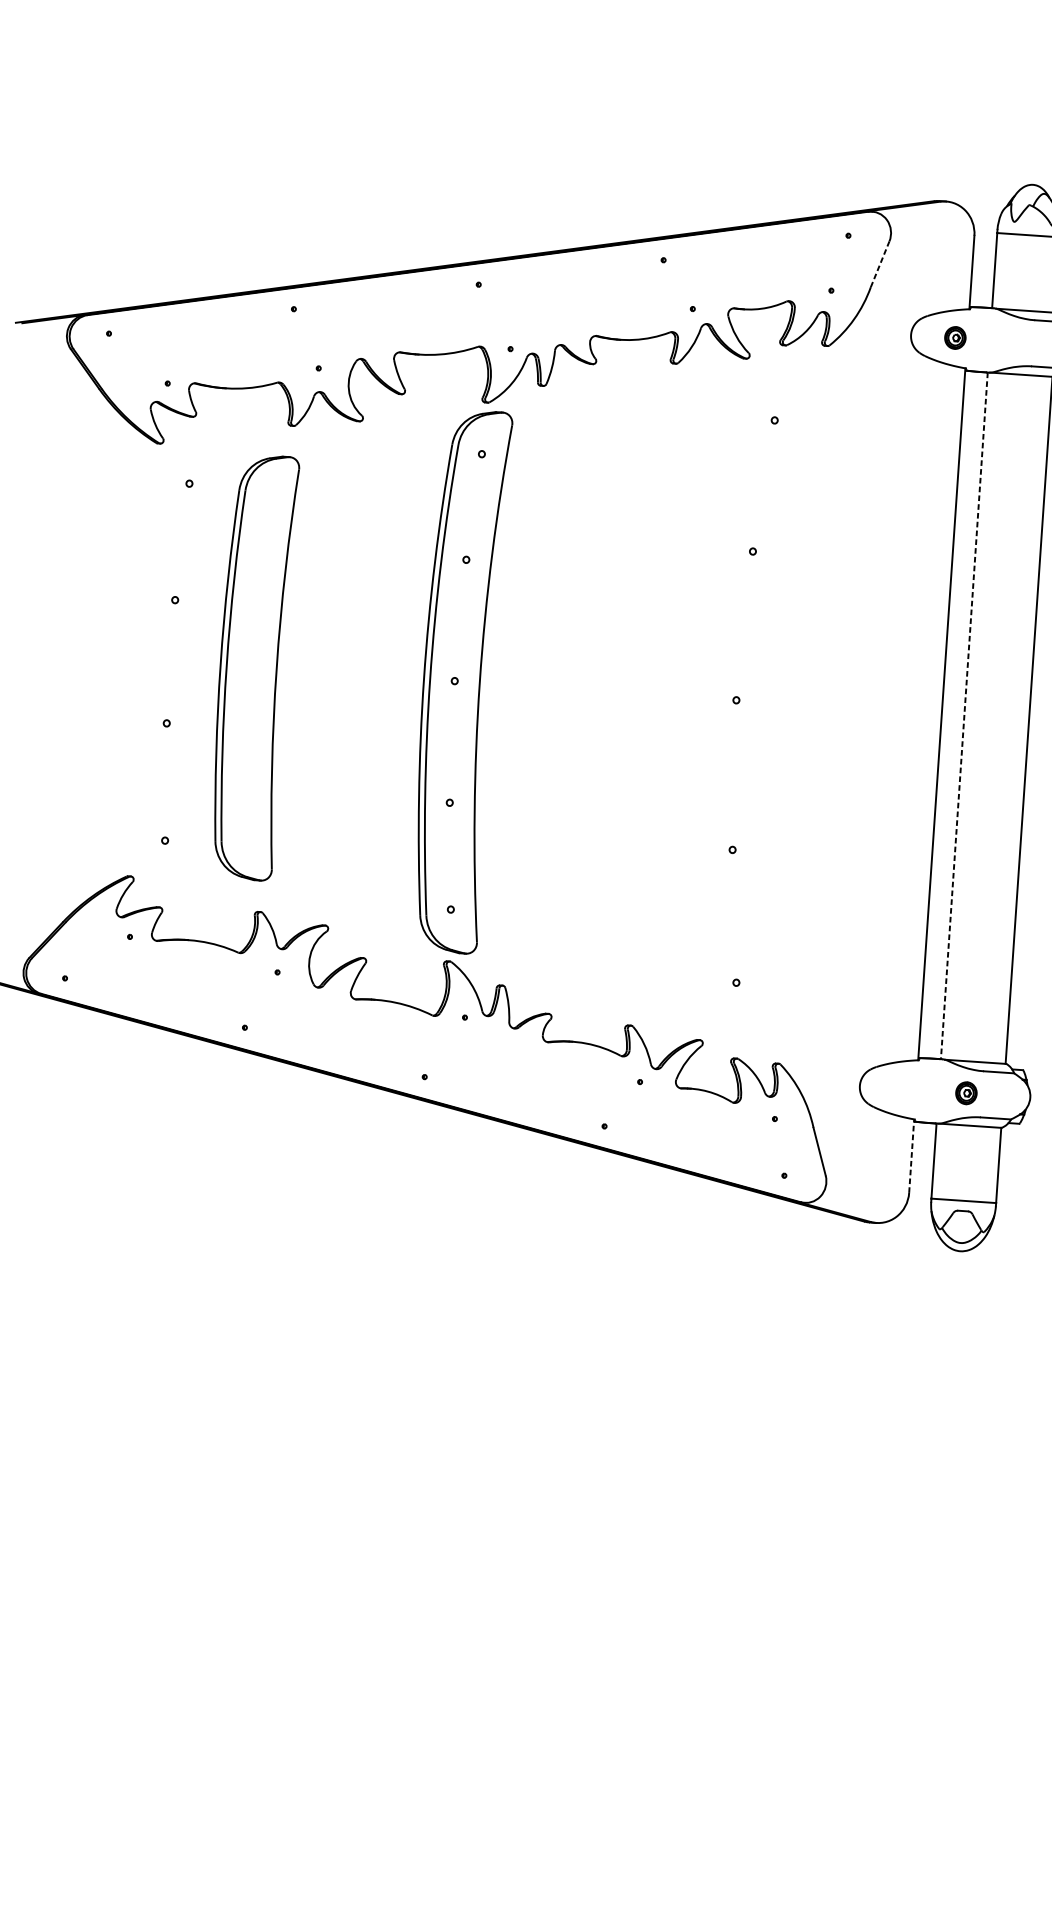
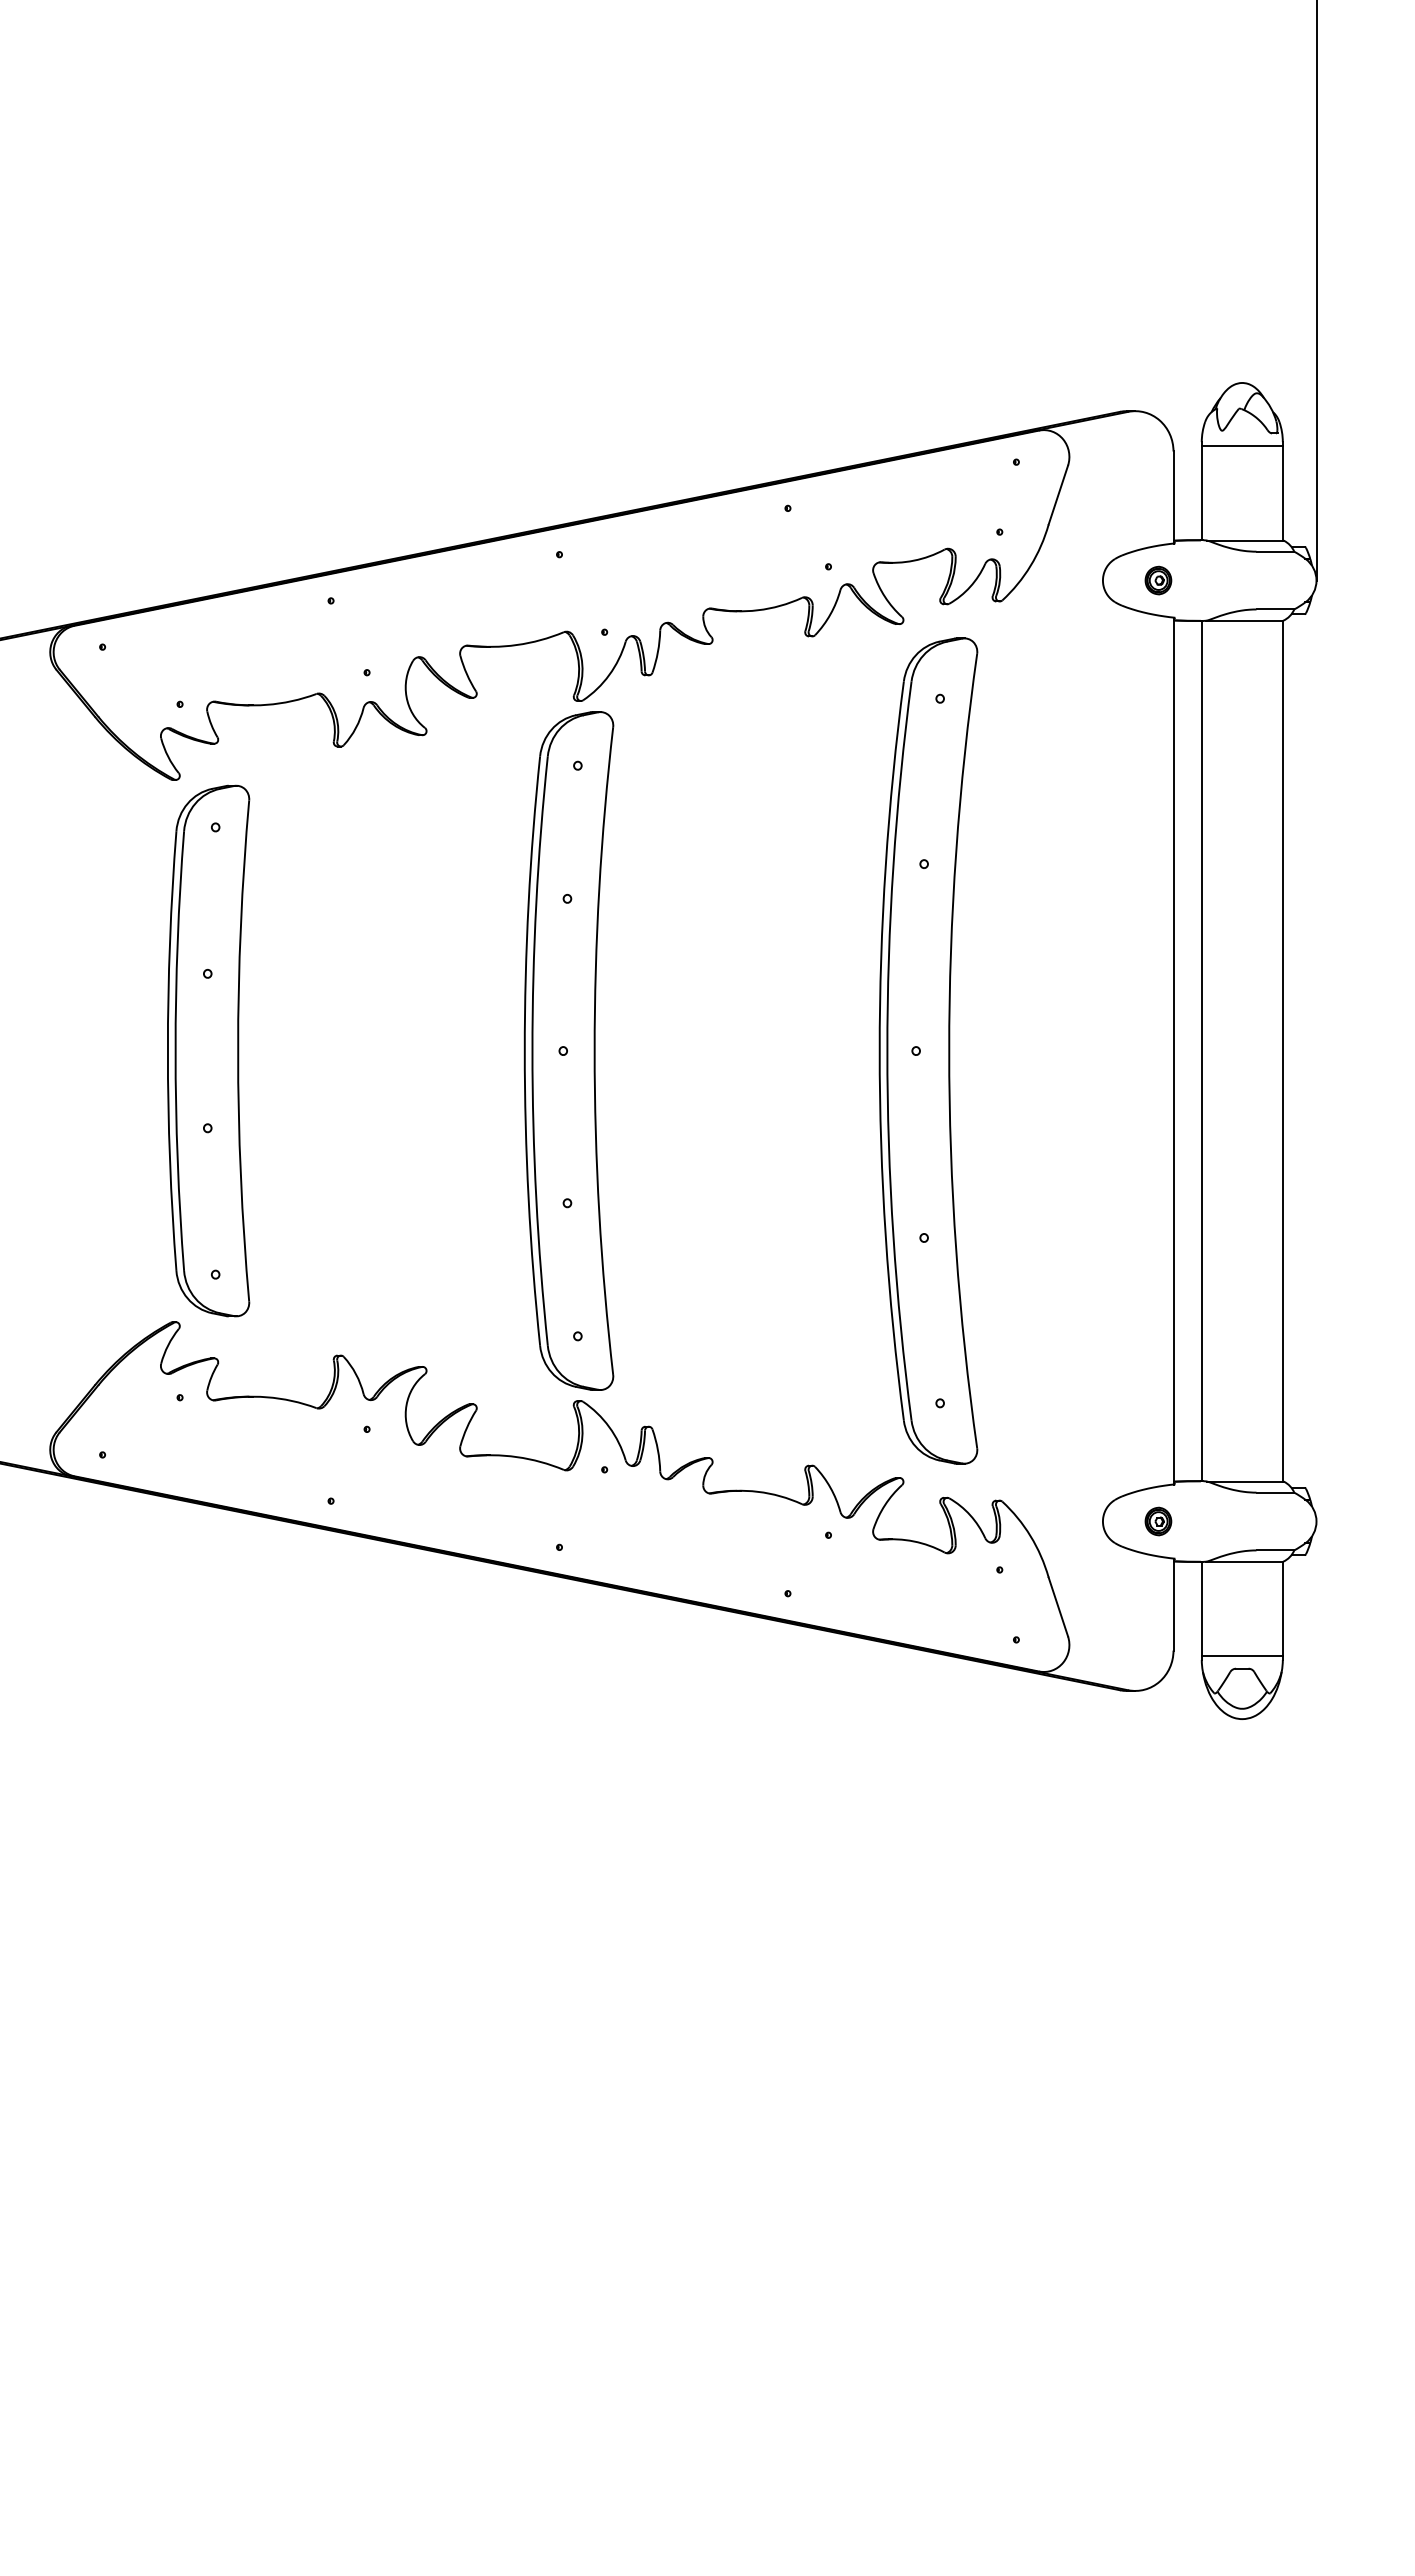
line: (880, 264) -> (1058, 495), dashed -> solid
part: (253, 666) -> (208, 1050), moved
part: (746, 700) -> (928, 1050), added
line: (964, 716) -> (1201, 1051), dashed -> solid
part: (966, 1093) -> (1158, 1521), moved
line: (911, 1156) -> (1173, 1604), dashed -> solid

